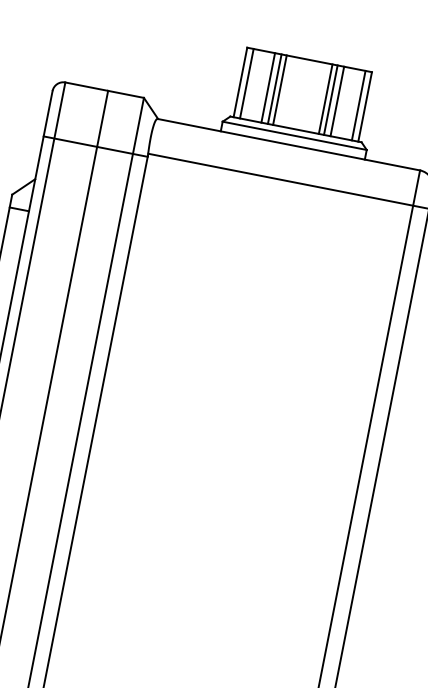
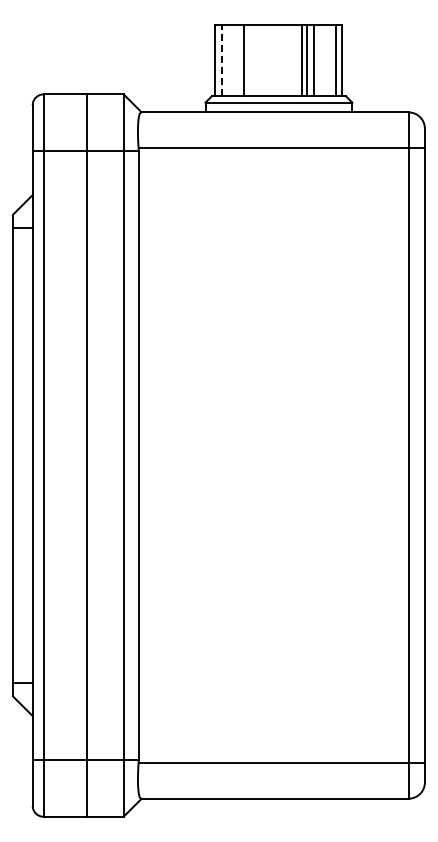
line: (246, 83) -> (221, 60), solid -> dashed
line: (274, 89) -> (250, 60), removed
line: (279, 90) -> (255, 60), removed

